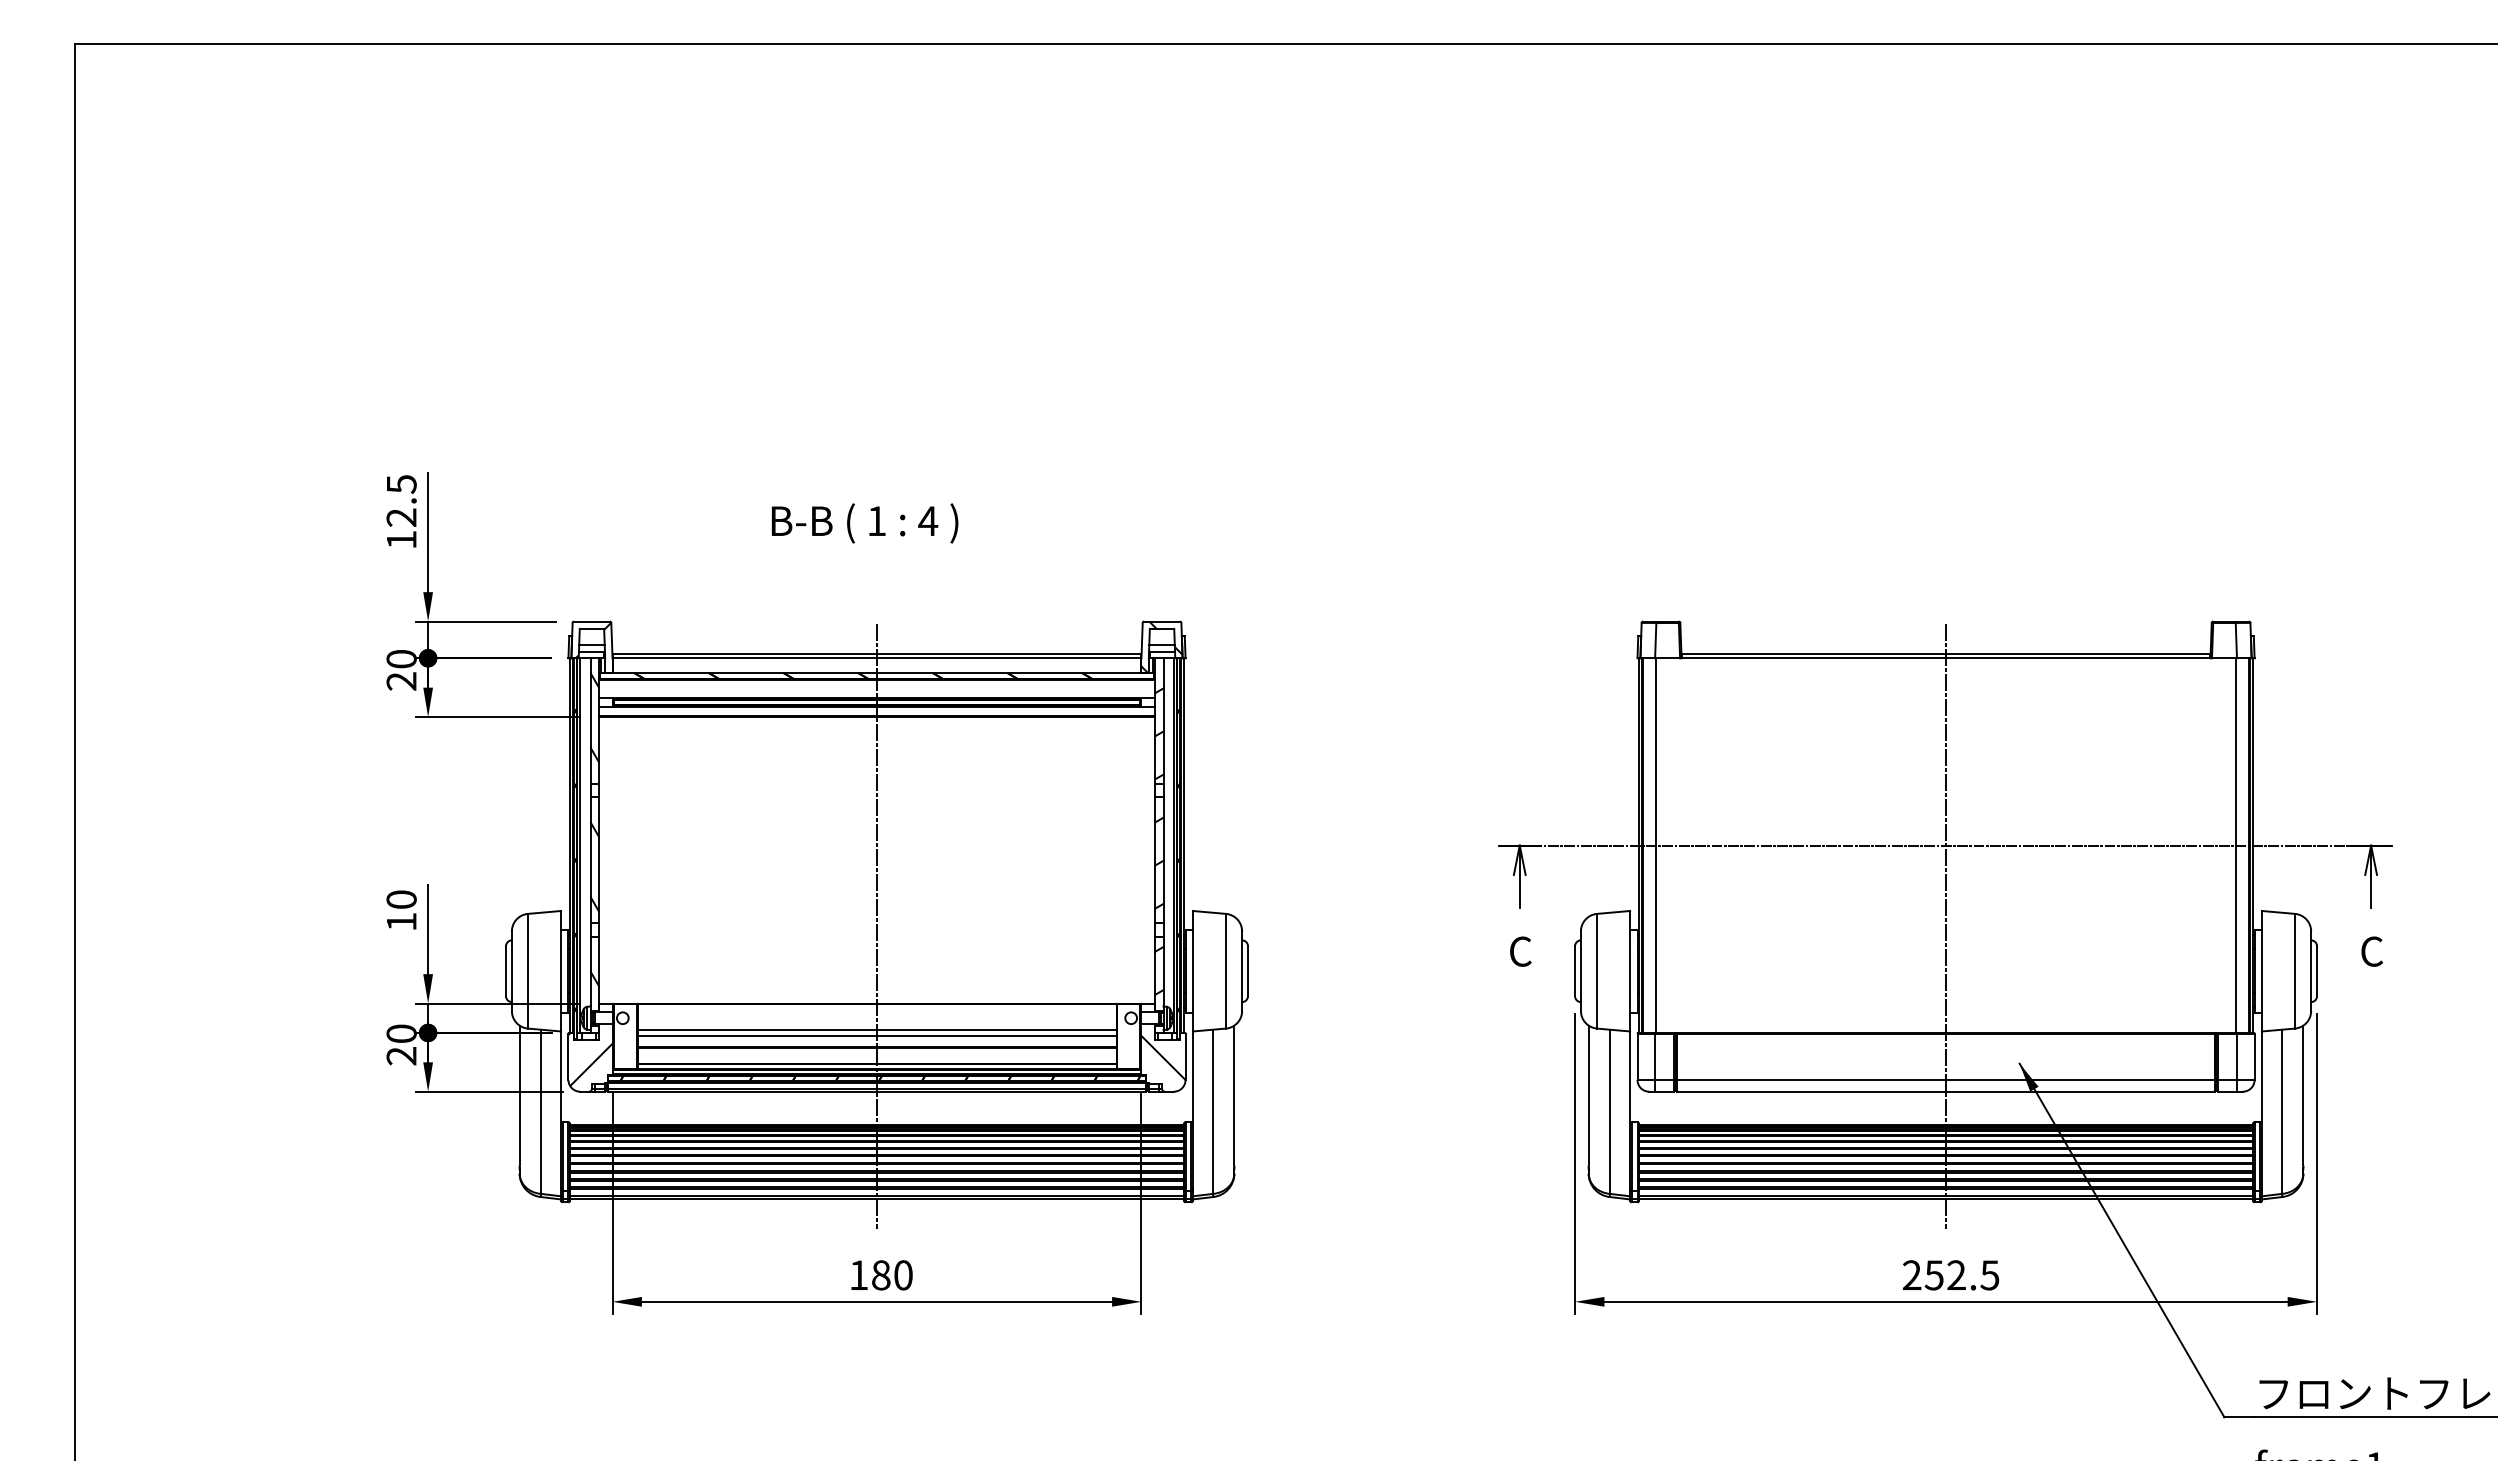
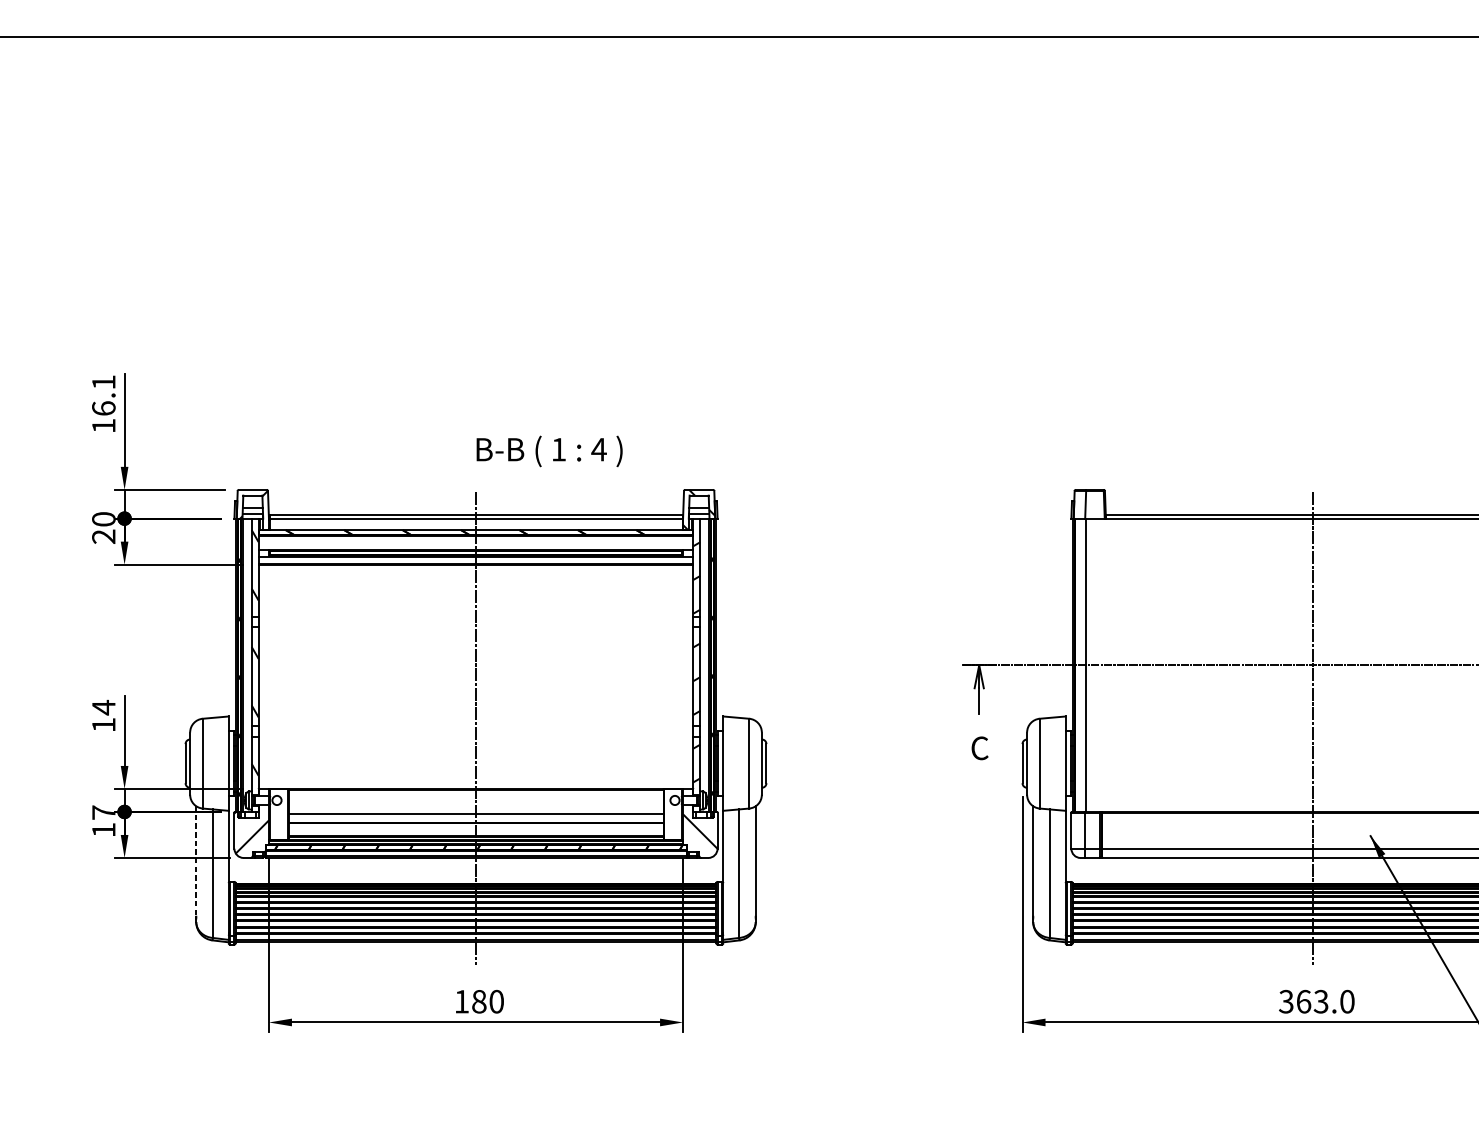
text: (401, 500) -> (103, 395), 12.5 -> 16.1
text: (864, 523) -> (549, 451), moved
text: (401, 899) -> (103, 707), 10 -> 14
line: (876, 1030) -> (475, 810), removed
text: (401, 1044) -> (103, 821), 20 -> 17
line: (519, 1095) -> (196, 860), solid -> dashed
text: (1950, 1275) -> (1316, 1001), 252.5 -> 363.0

